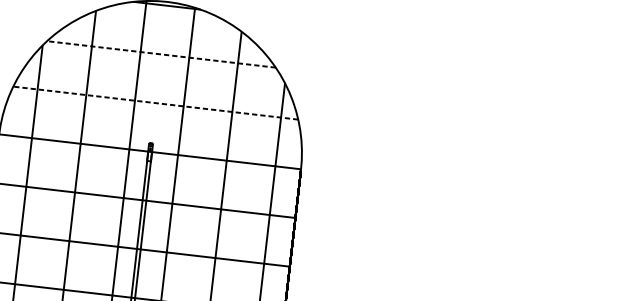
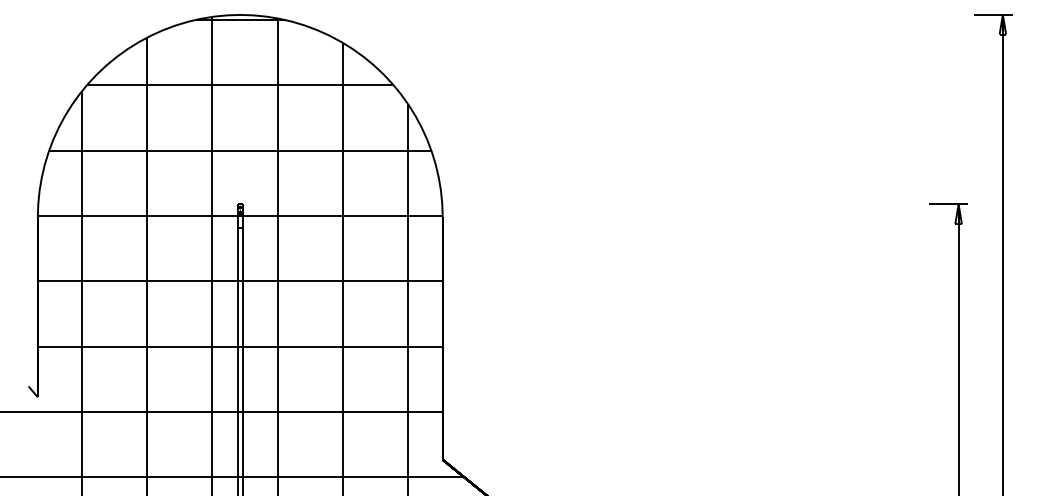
line: (160, 54) -> (239, 85), dashed -> solid
line: (155, 102) -> (239, 150), dashed -> solid

